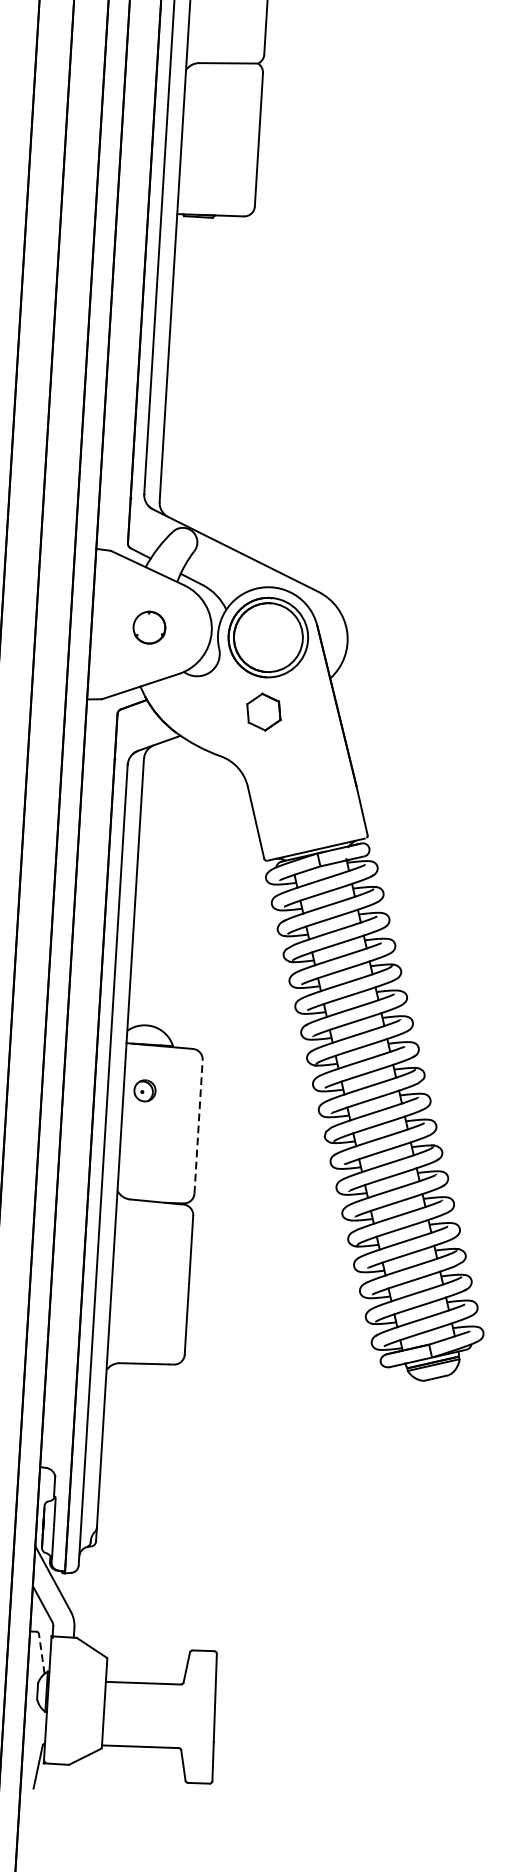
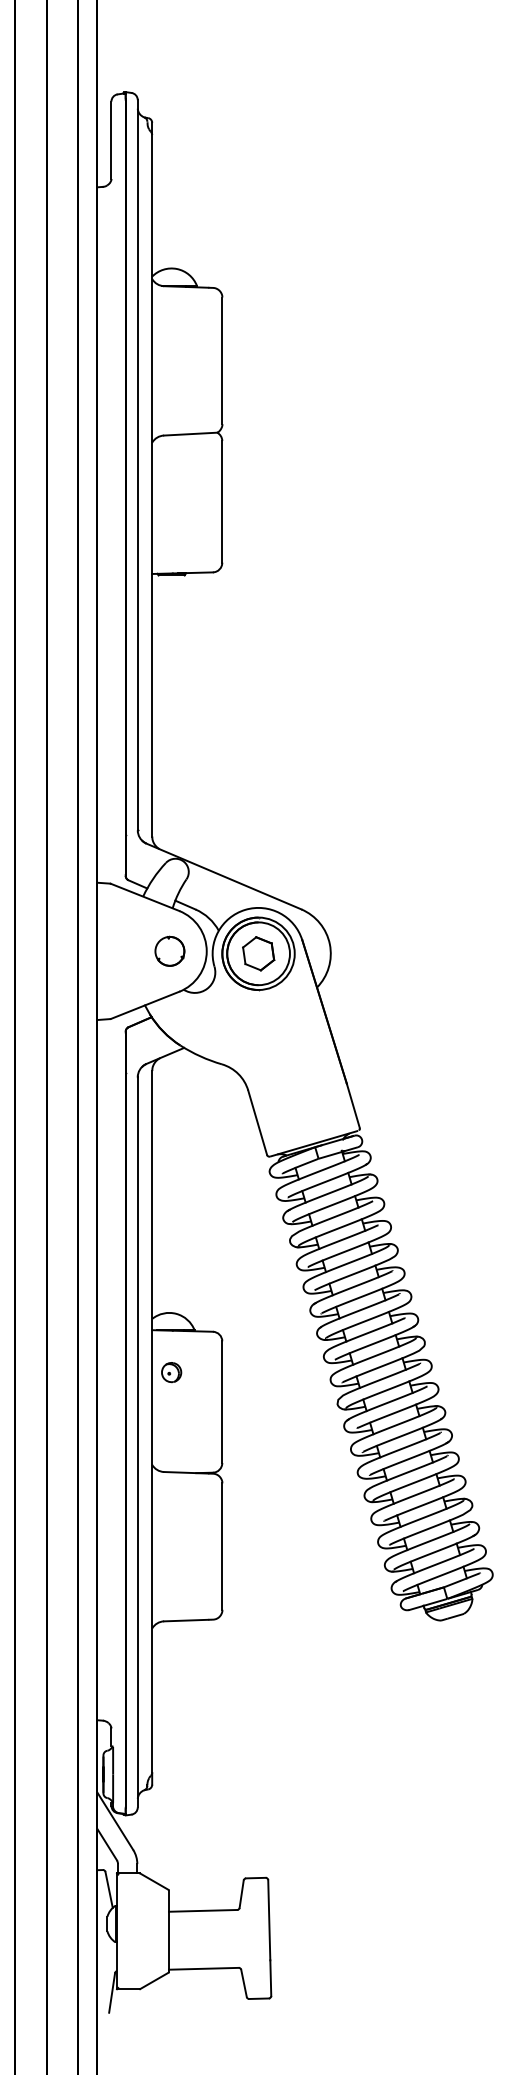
part: (149, 626) -> (169, 950), moved
part: (263, 711) -> (258, 953), moved
line: (198, 1127) -> (222, 1402), dashed -> solid
line: (42, 1653) -> (109, 1889), dashed -> solid

